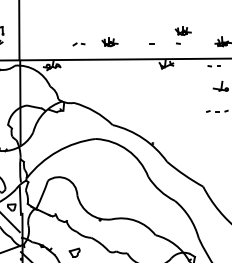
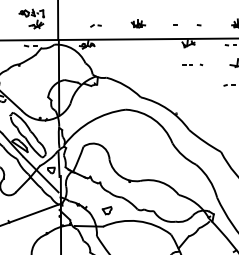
part: (183, 30) -> (203, 13), removed
part: (78, 43) -> (95, 25), moved
part: (170, 87) -> (192, 64), added

